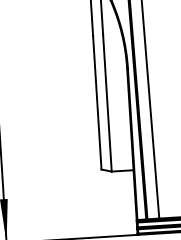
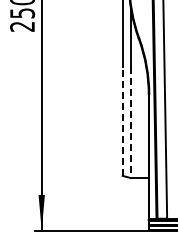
line: (97, 102) -> (122, 121), solid -> dashed
line: (106, 103) -> (130, 122), solid -> dashed

